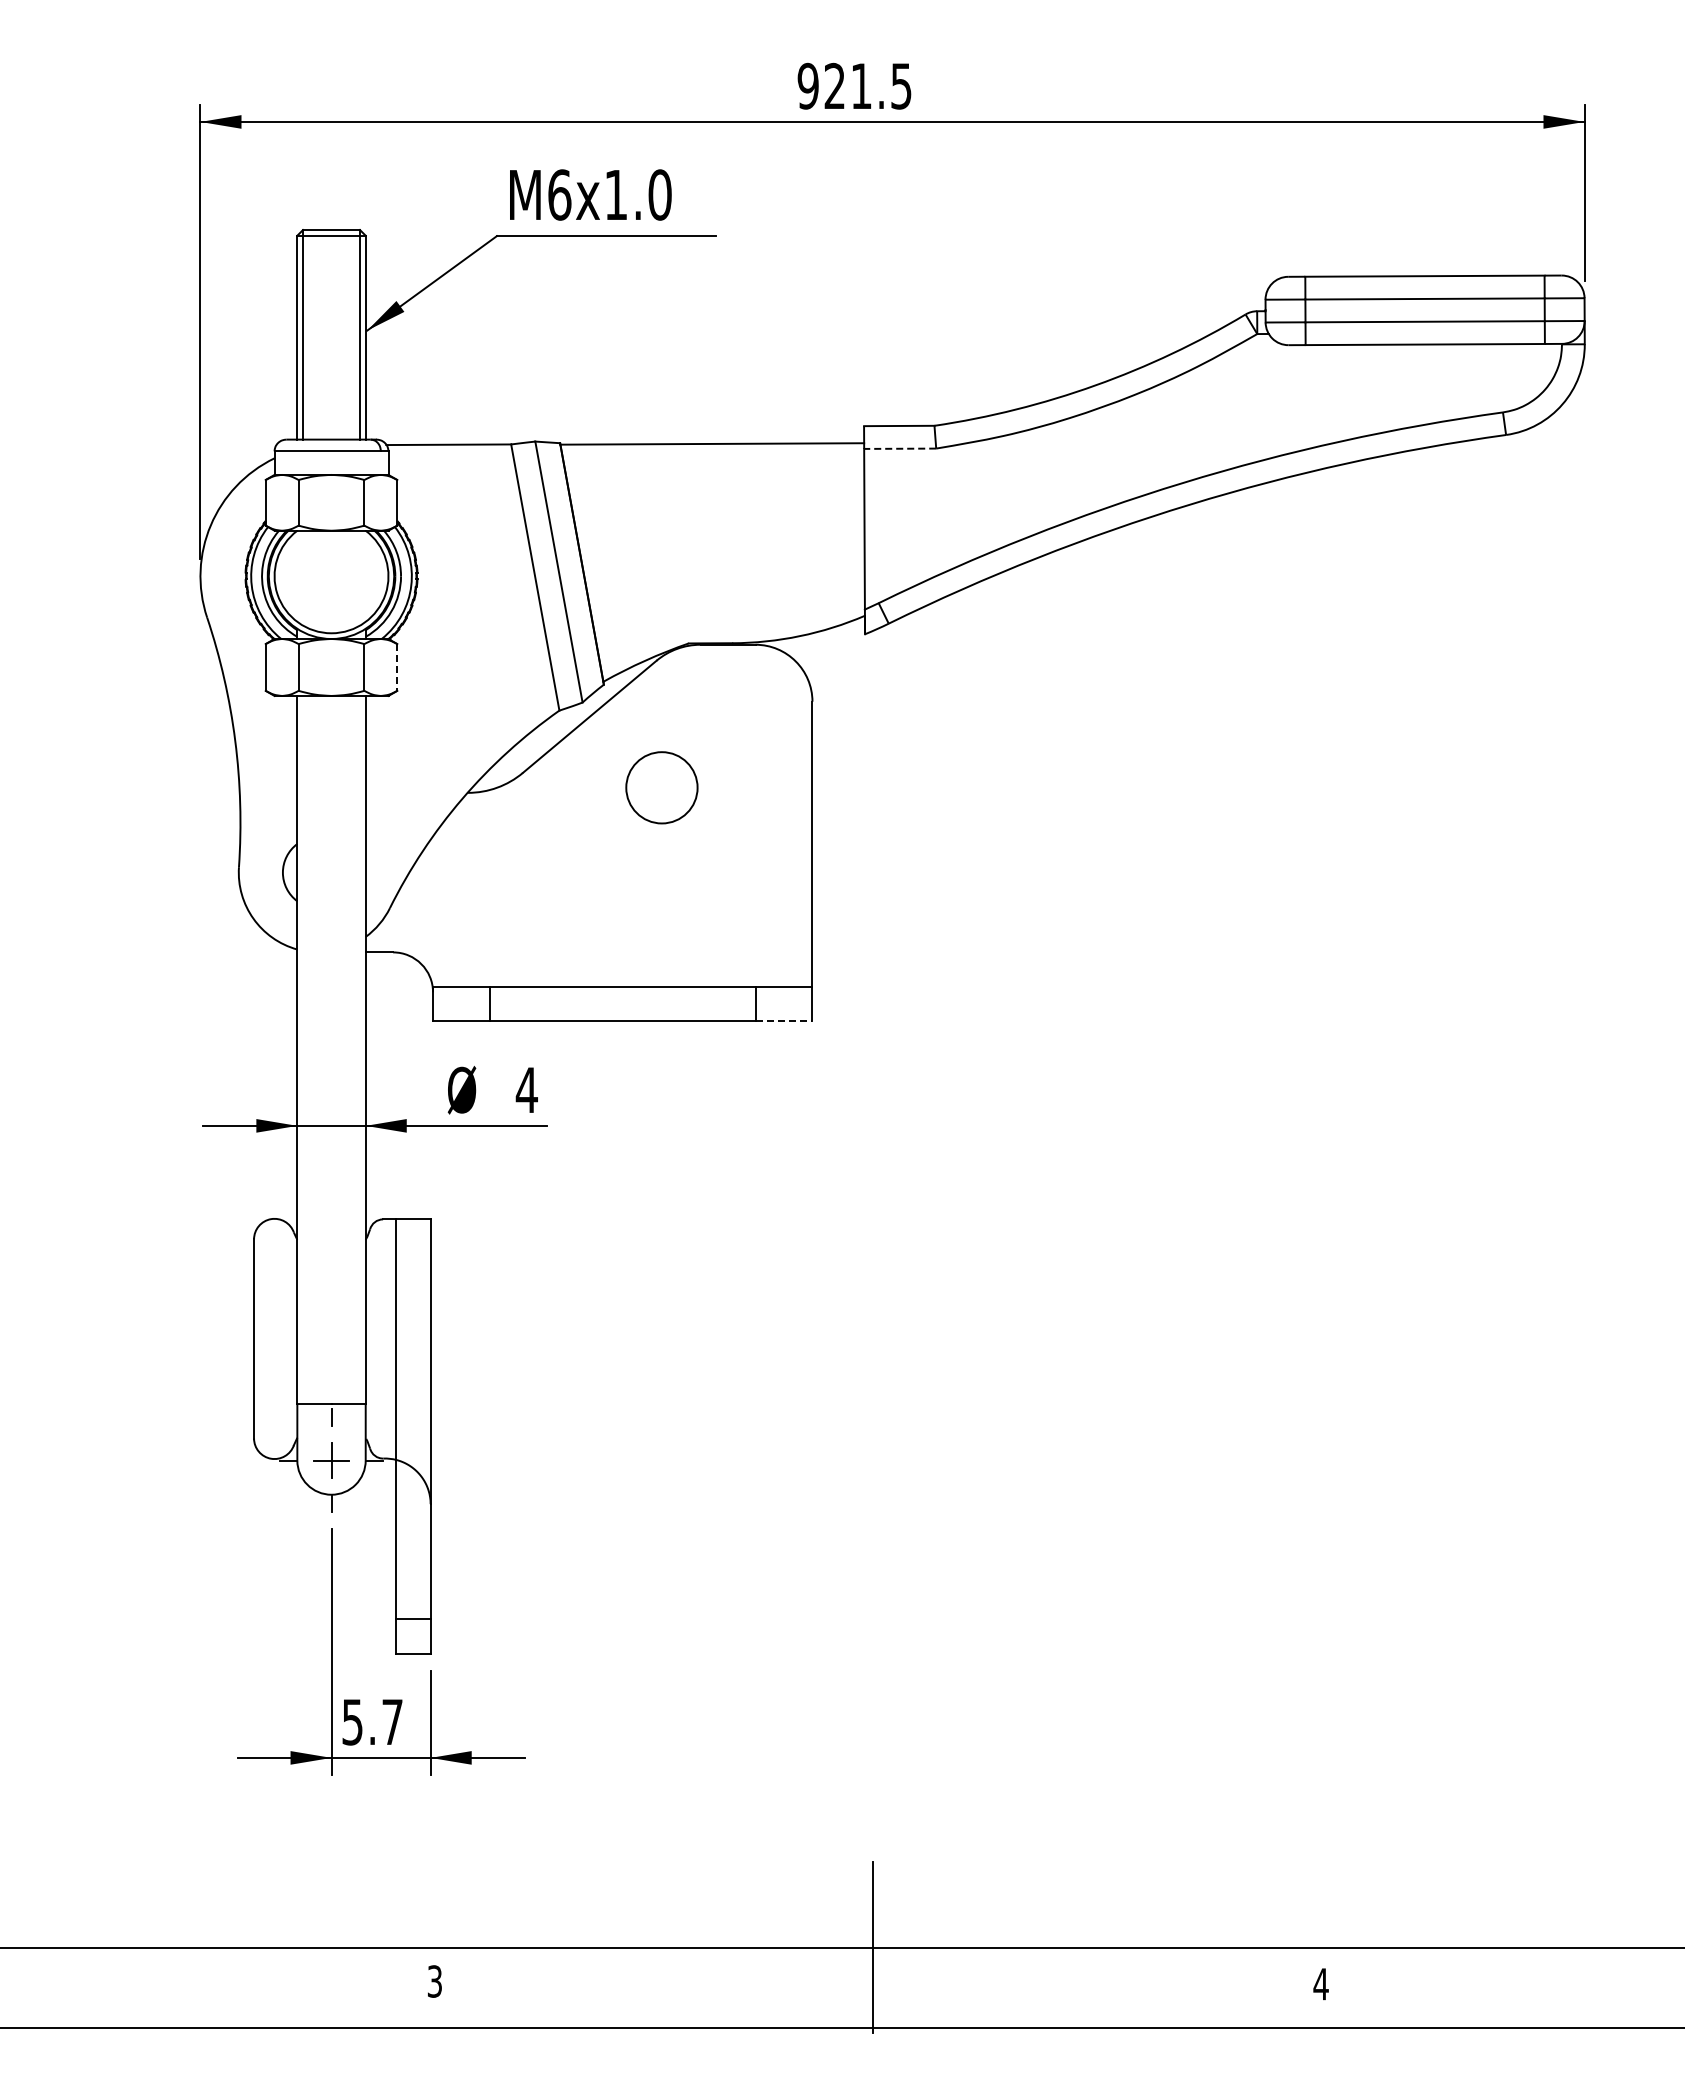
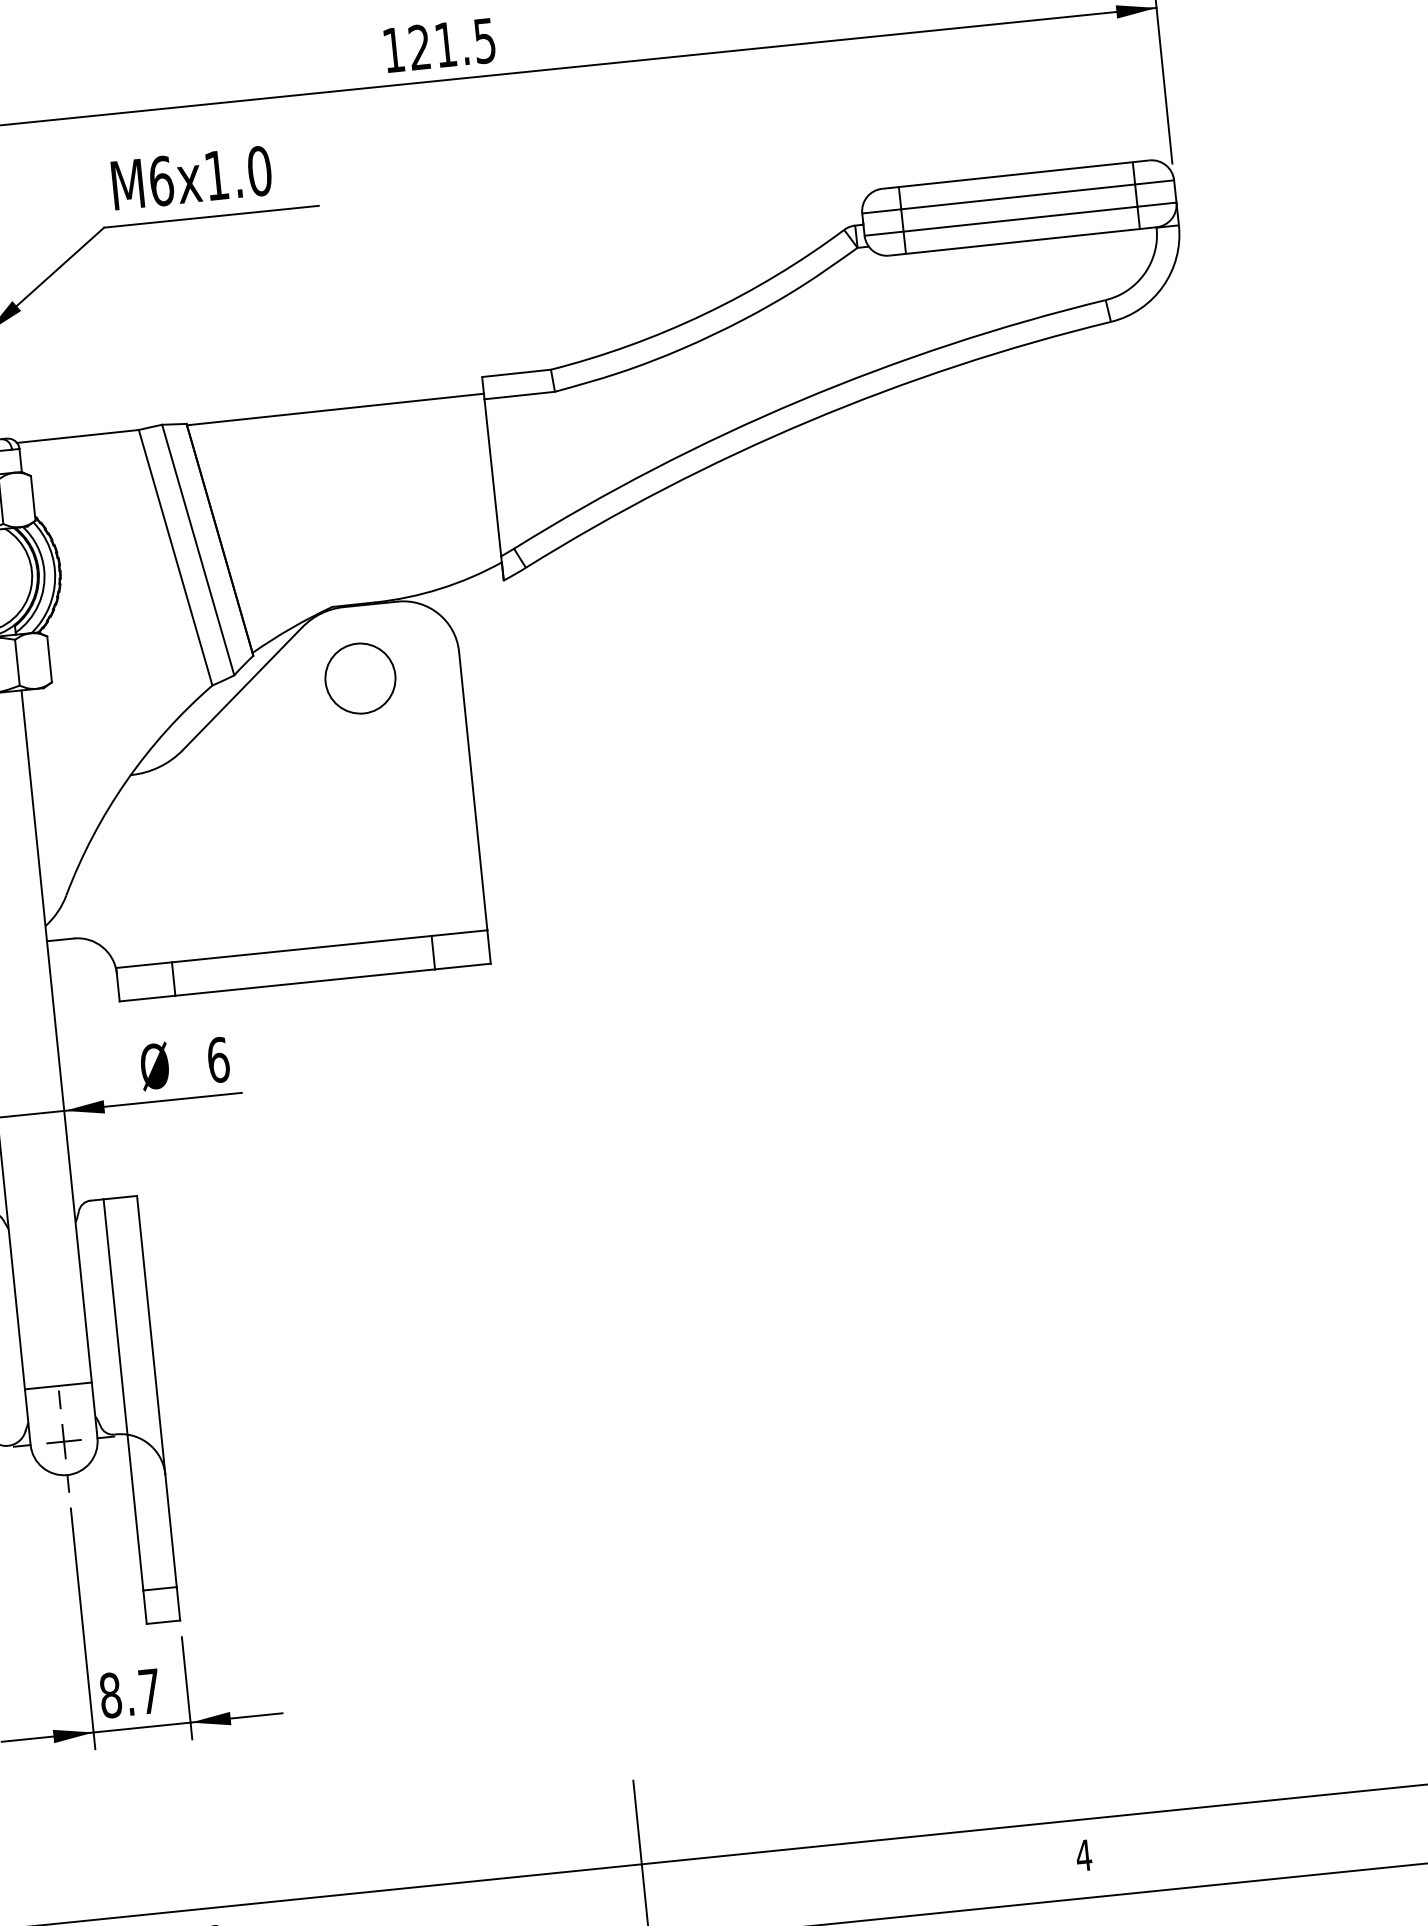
text: (807, 85) -> (392, 49), 921.5 -> 121.5
line: (899, 448) -> (519, 395), dashed -> solid
line: (397, 667) -> (49, 659), dashed -> solid
circle: (661, 787) -> (360, 678), moved
line: (784, 1020) -> (463, 966), dashed -> solid
text: (526, 1089) -> (217, 1059), 4 -> 6
text: (352, 1721) -> (110, 1694), 5.7 -> 8.7

